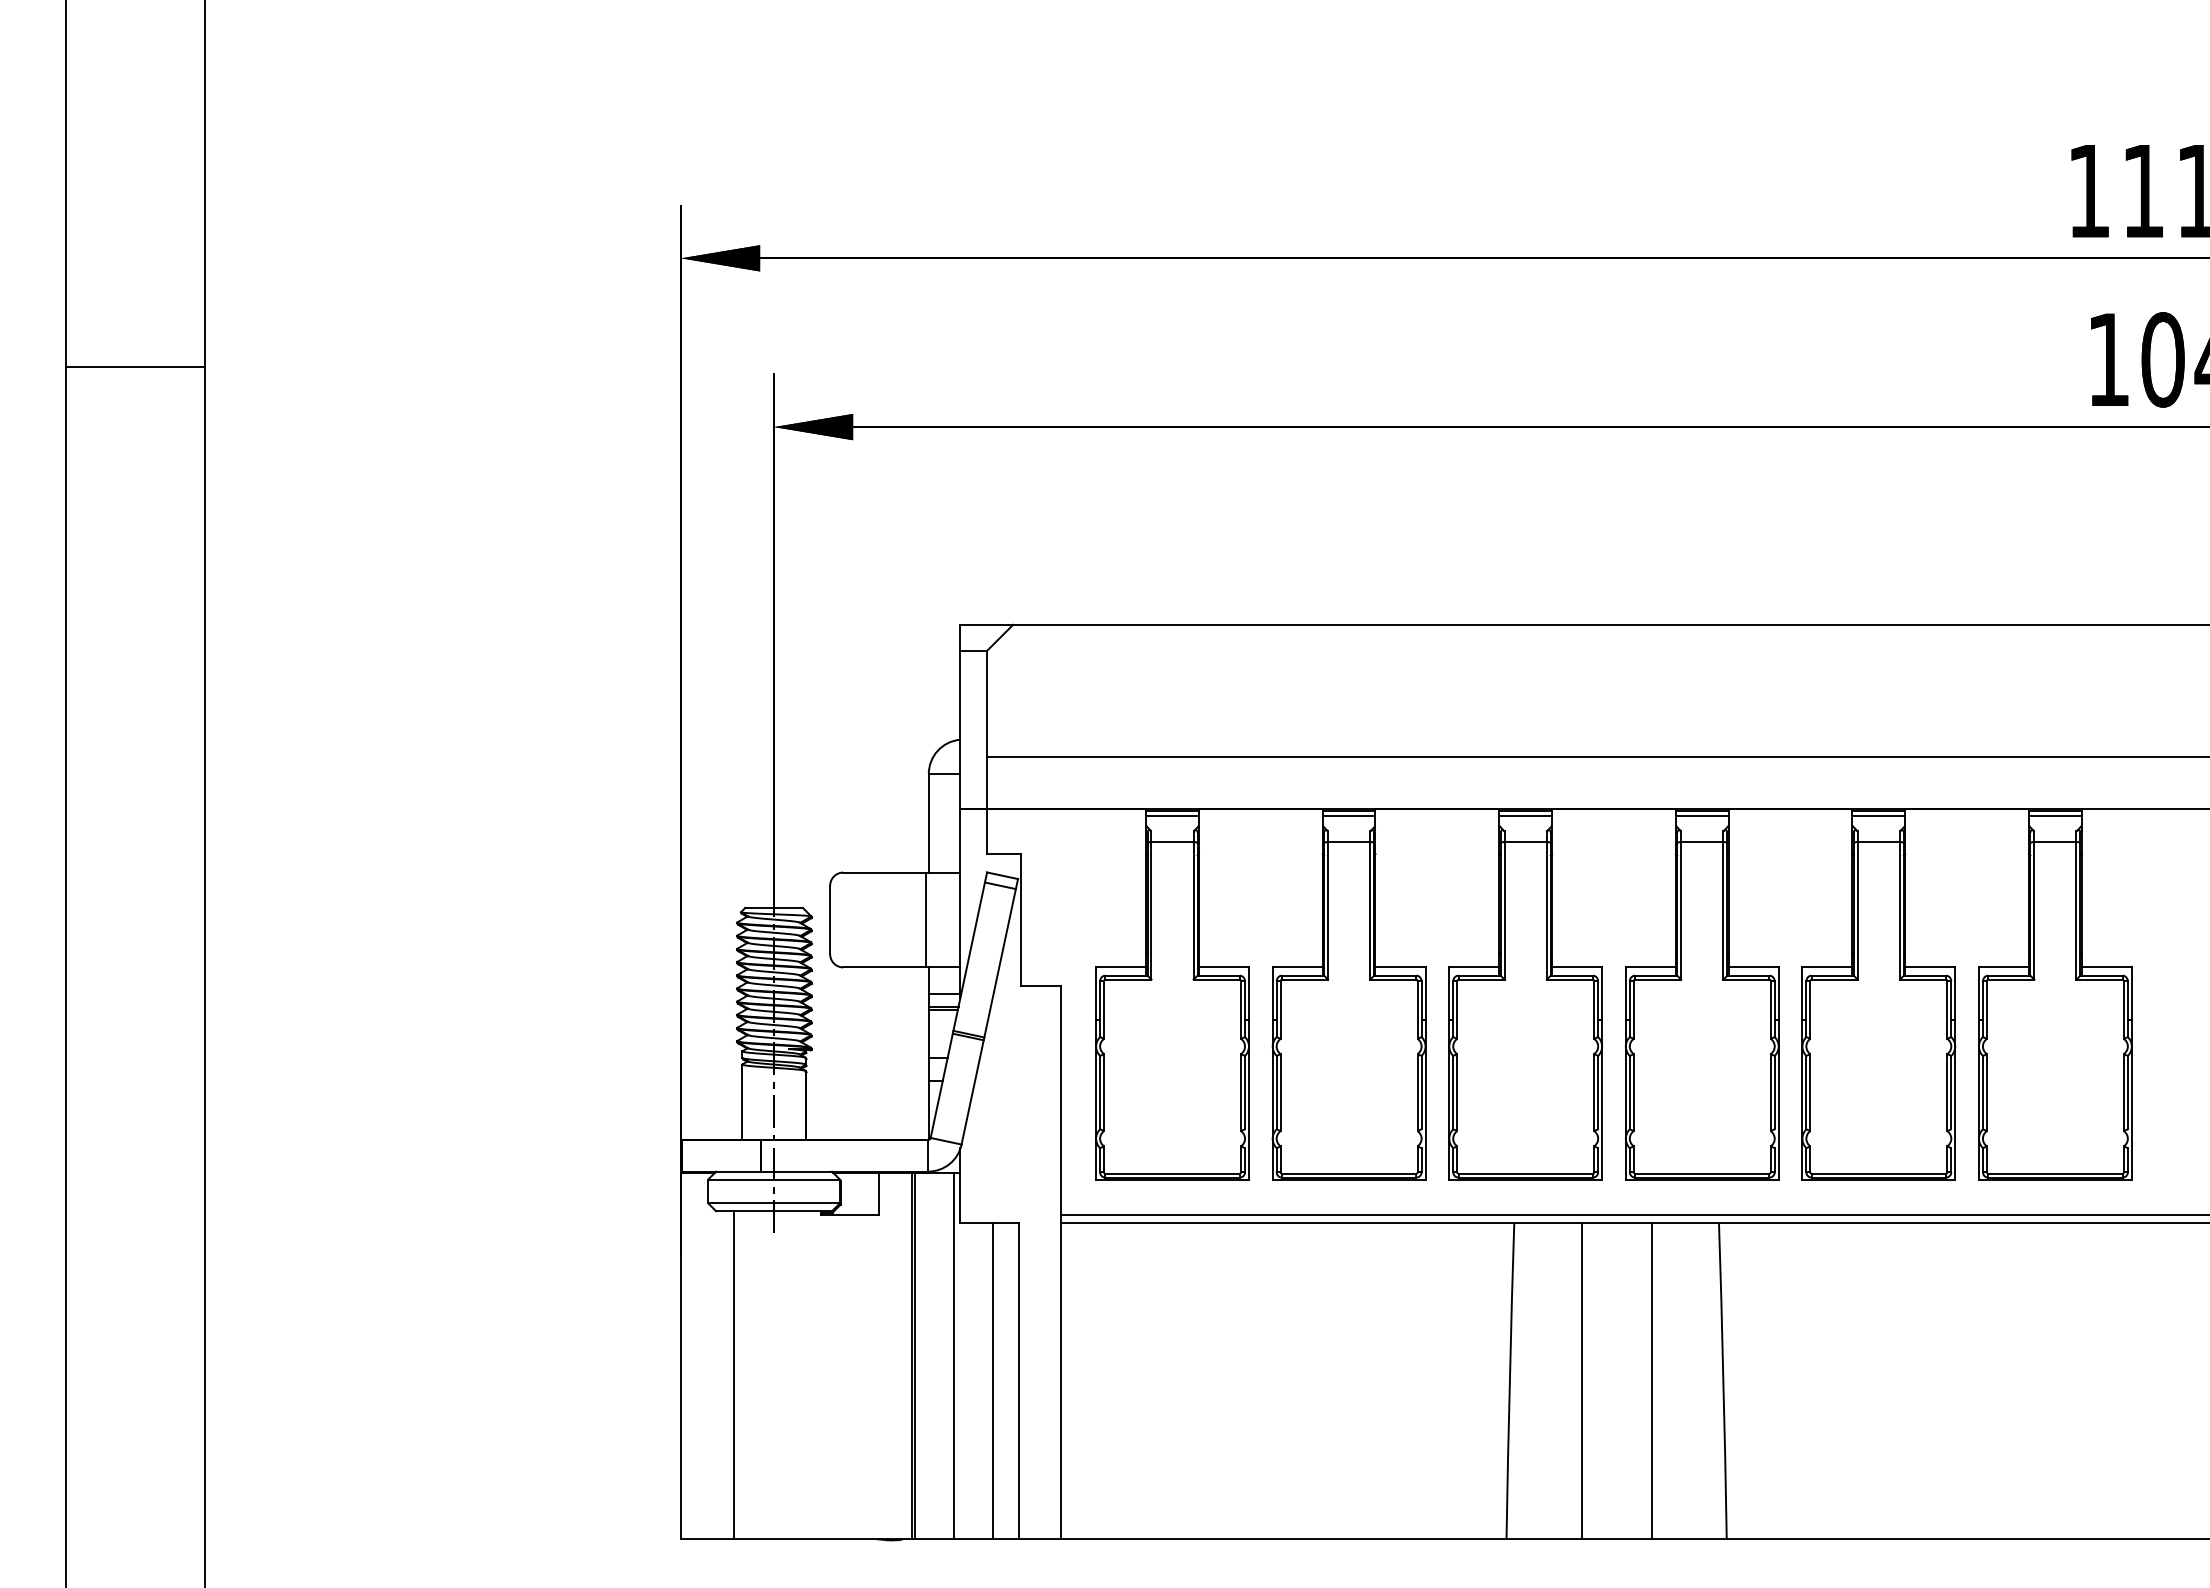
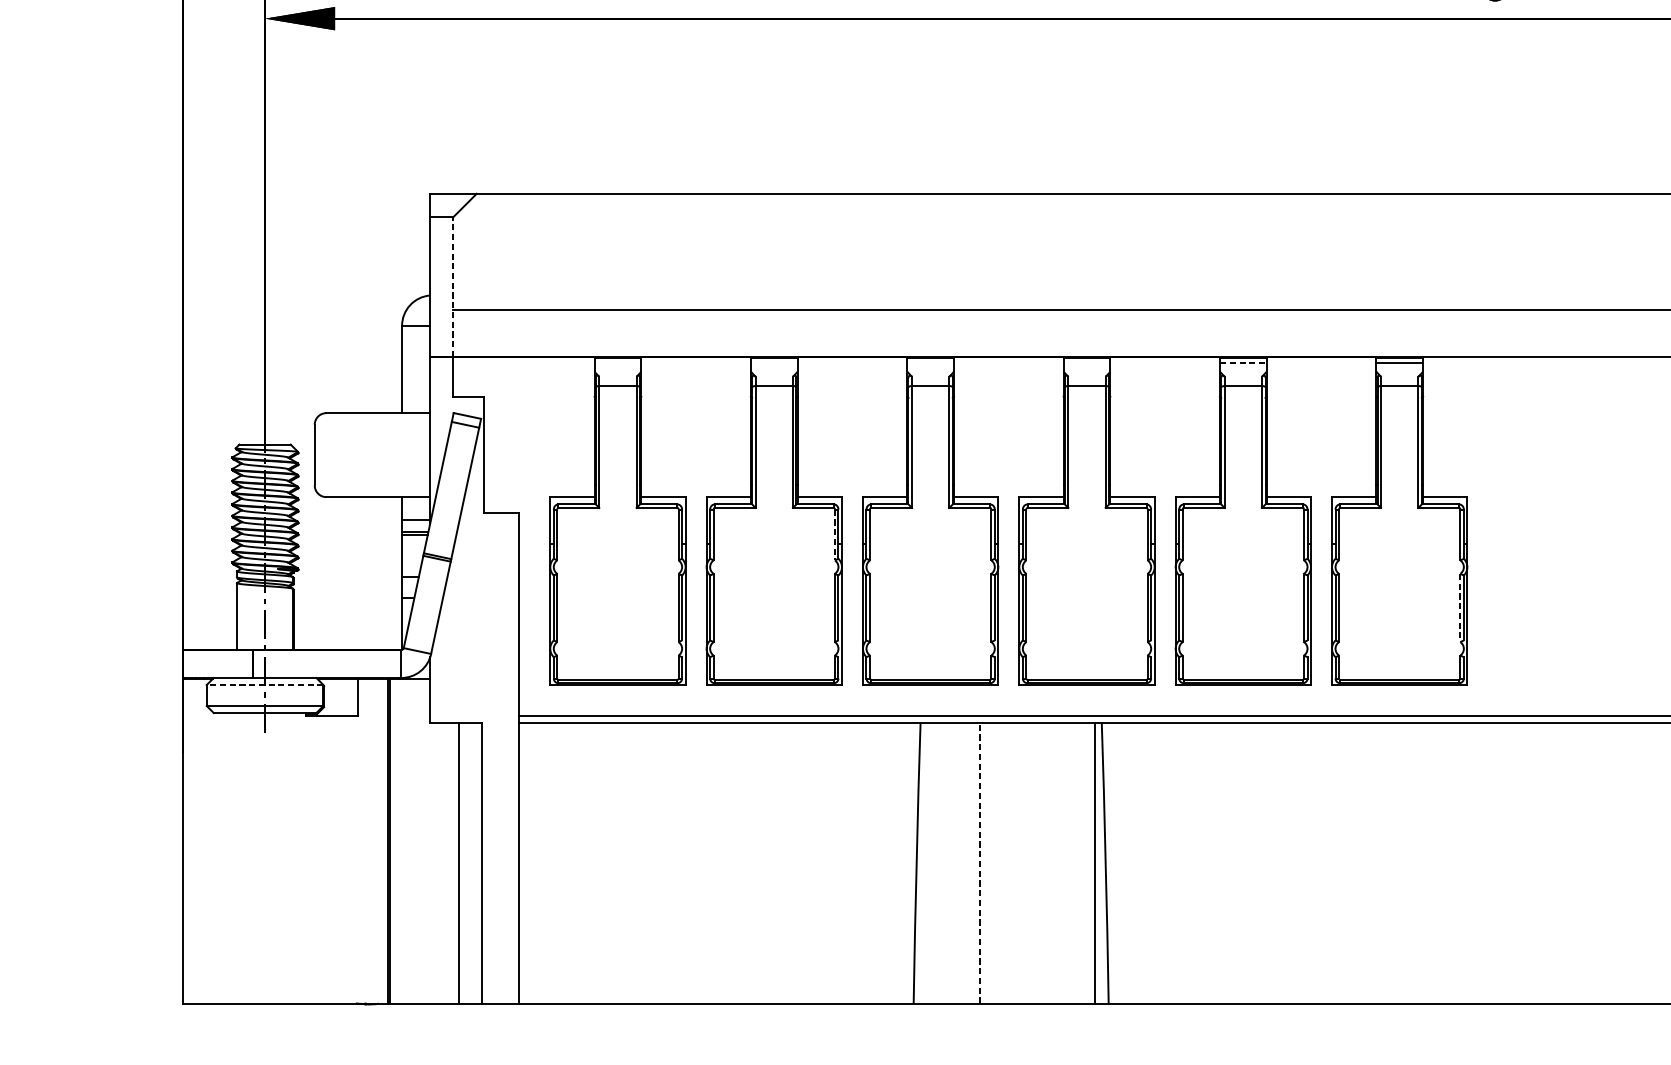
line: (986, 729) -> (453, 286), solid -> dashed
line: (1172, 816) -> (617, 363), removed
line: (1348, 816) -> (773, 363), removed
line: (1525, 816) -> (930, 363), removed
line: (1701, 816) -> (1086, 363), removed
line: (1879, 816) -> (1243, 363), solid -> dashed
line: (926, 919) -> (400, 454), removed
line: (1417, 1010) -> (834, 535), solid -> dashed
line: (2123, 1092) -> (1460, 607), solid -> dashed
line: (774, 1179) -> (265, 684), solid -> dashed
line: (954, 1355) -> (424, 840), removed
line: (733, 1375) -> (229, 858), removed
line: (1581, 1380) -> (980, 862), solid -> dashed
line: (1651, 1381) -> (1094, 863), moved

